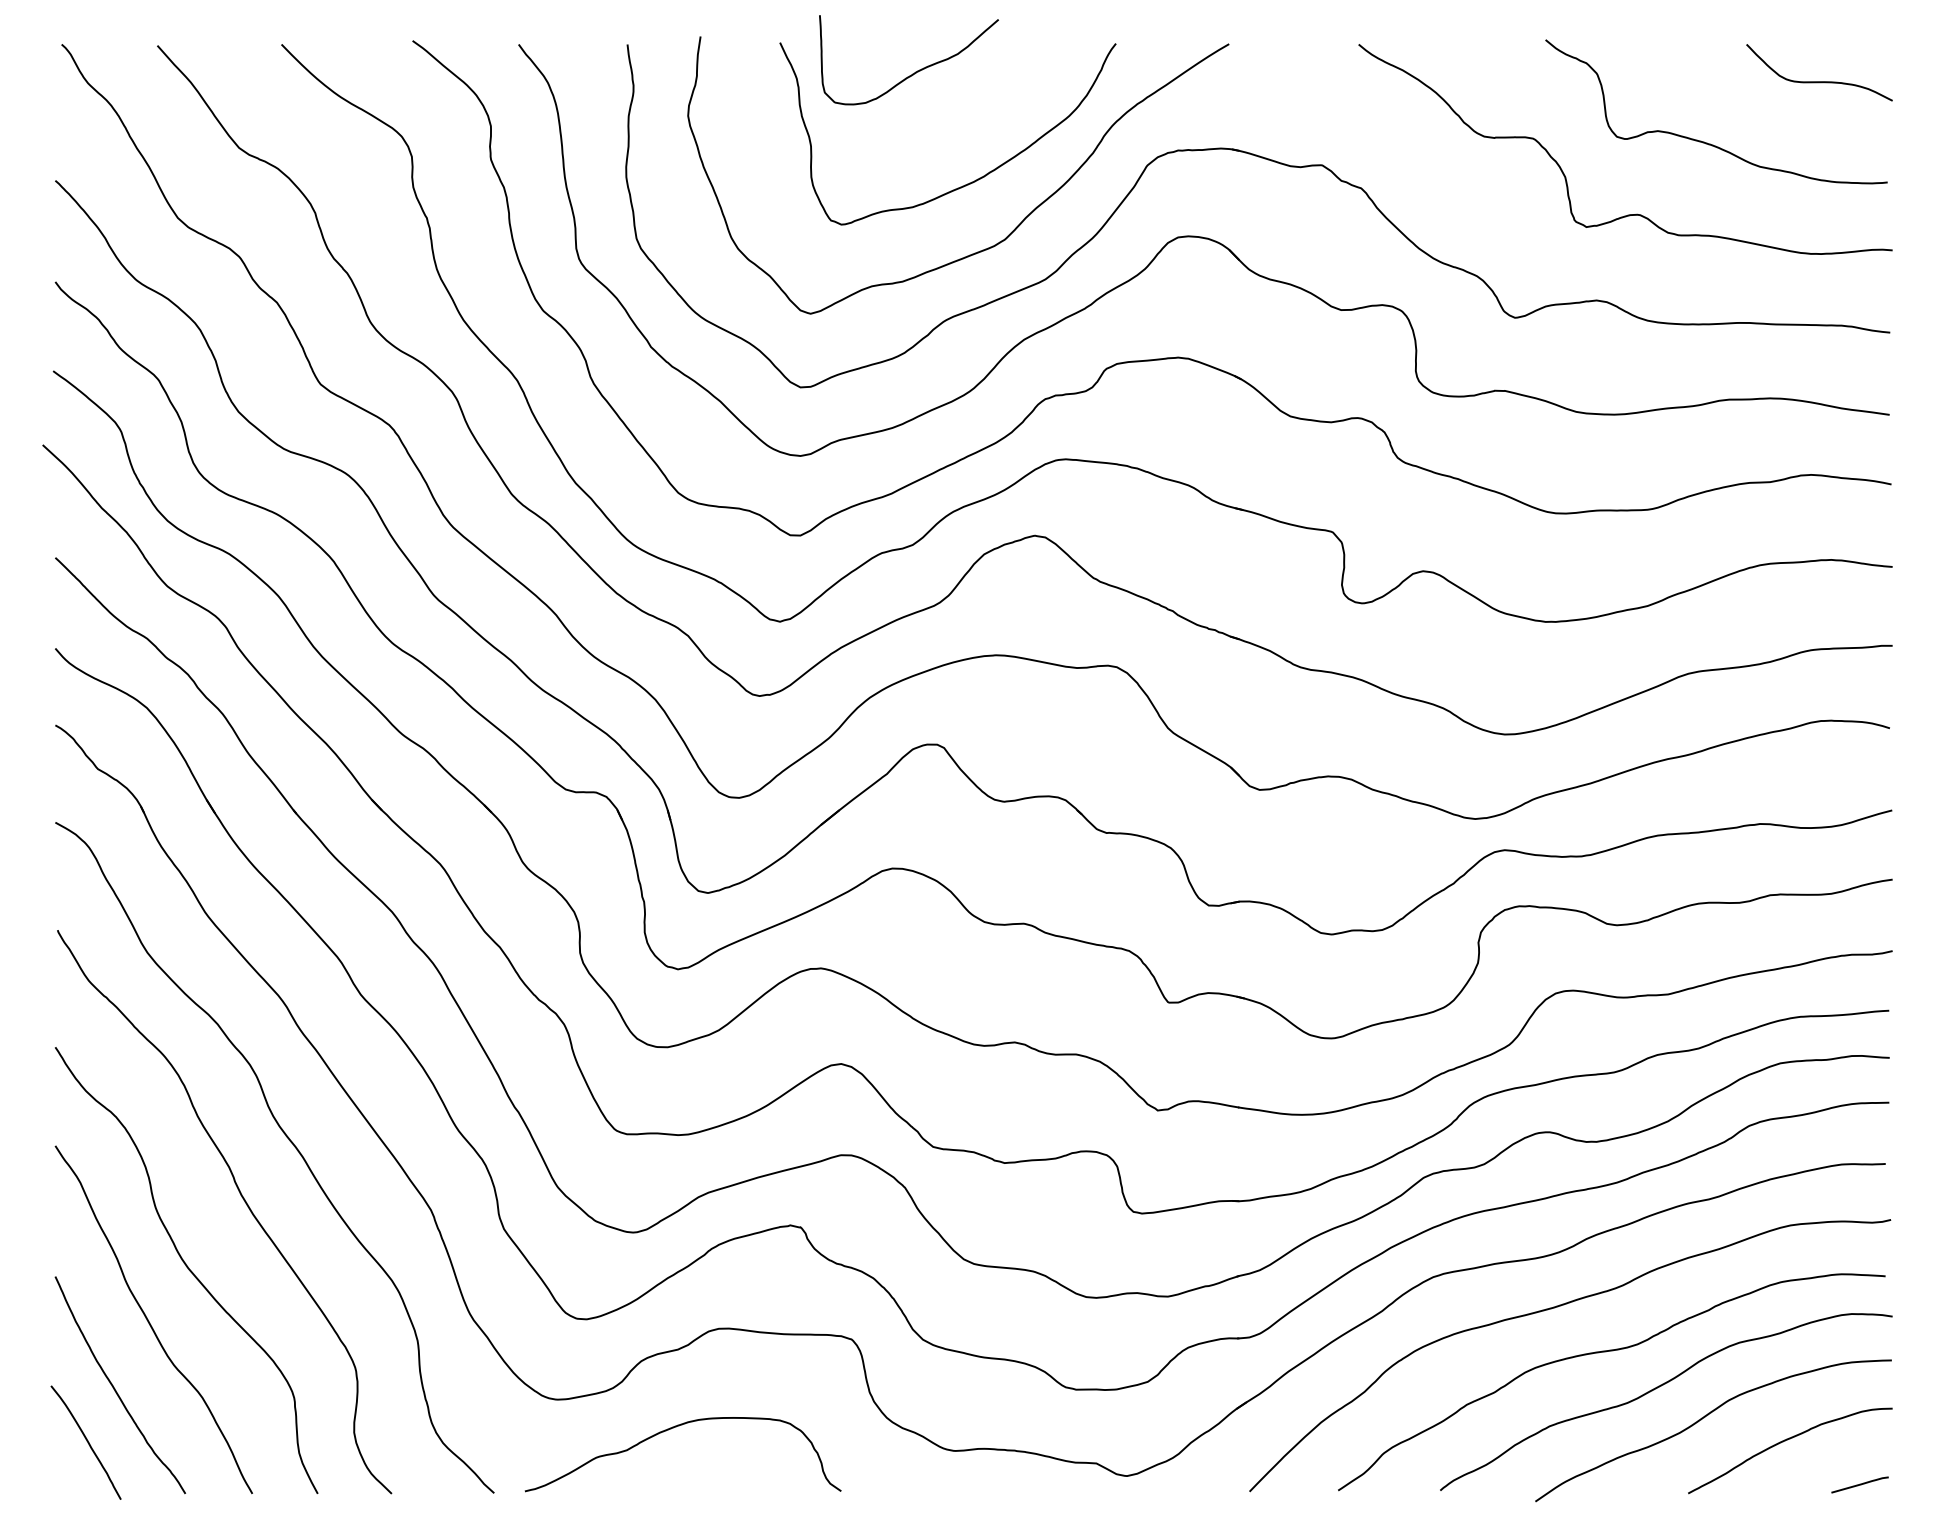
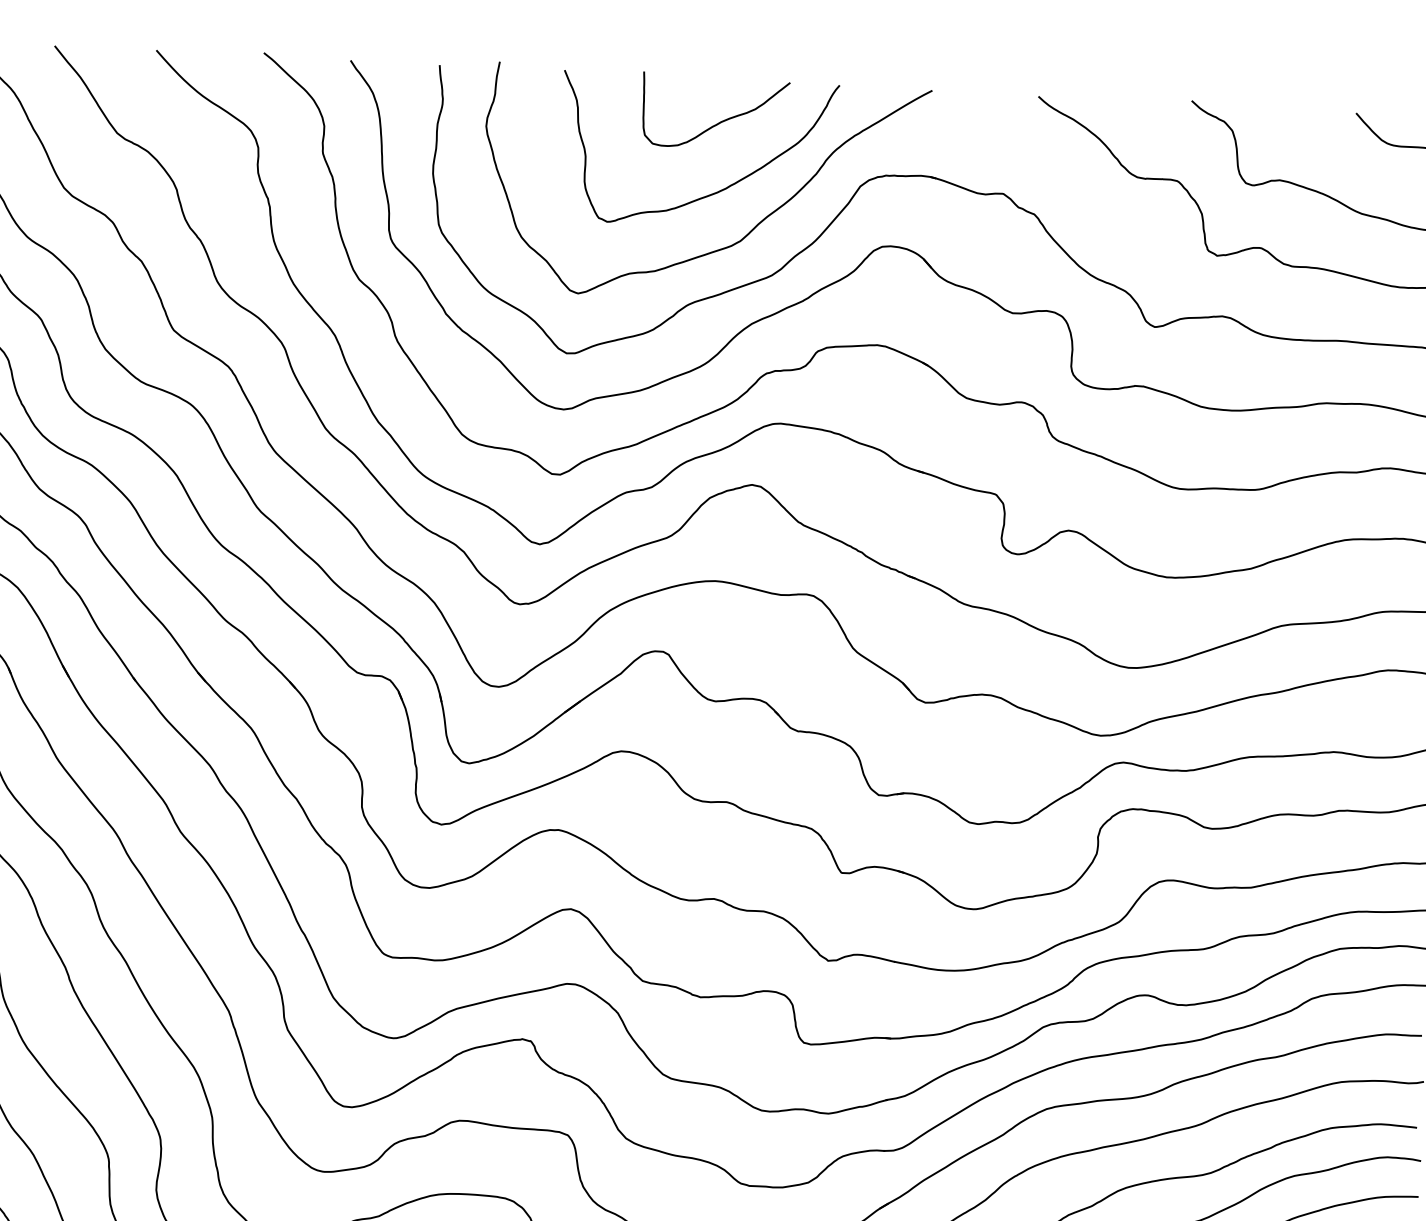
curve: (915, 71) -> (720, 121), moved

